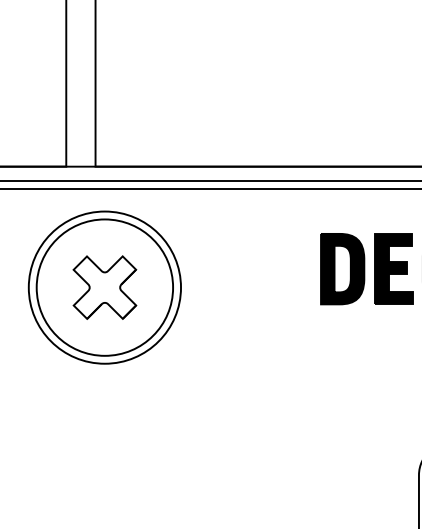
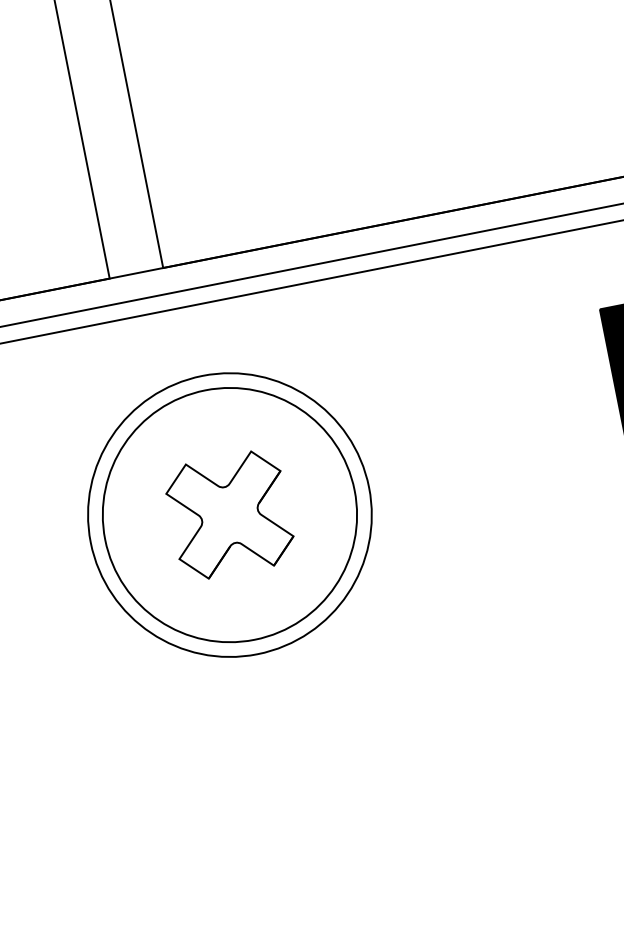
part: (104, 287) -> (229, 514), moved

